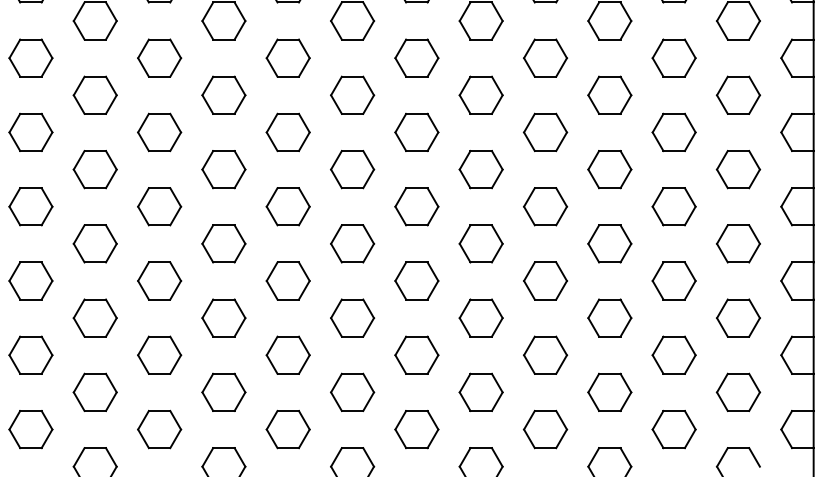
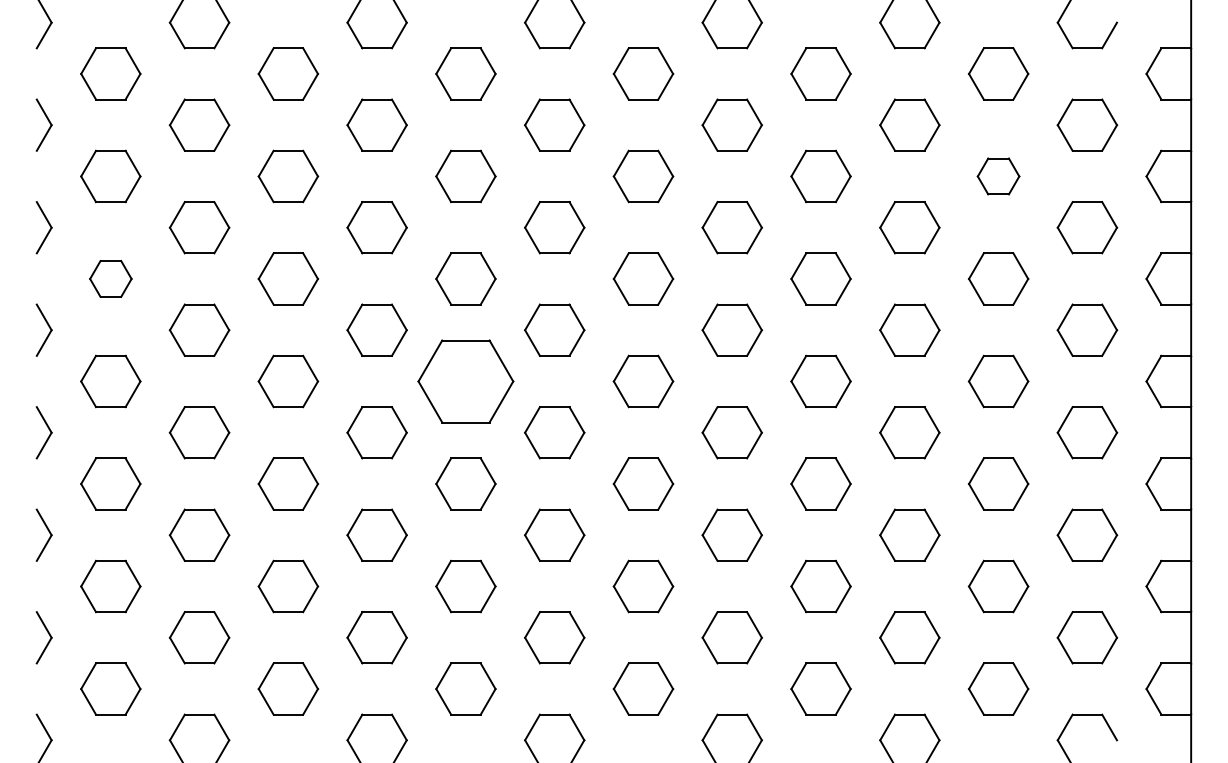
part: (674, 58) -> (998, 176), size x0.7
part: (30, 132) -> (110, 278), size x0.7
part: (287, 206) -> (465, 381), size x1.6

